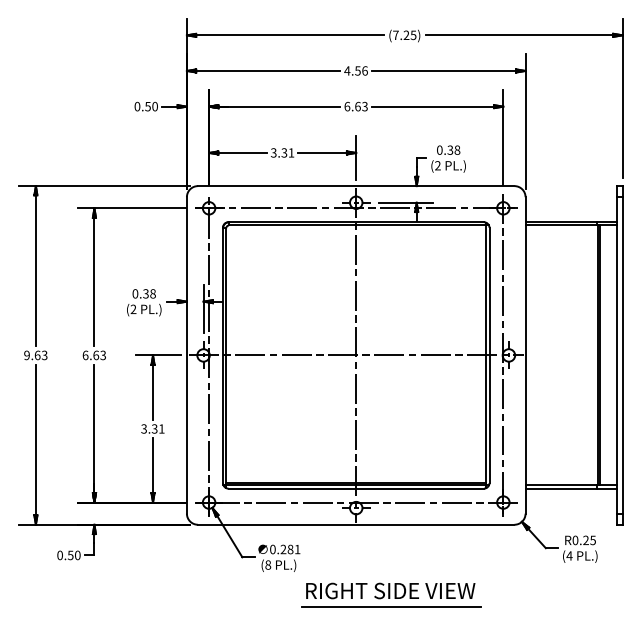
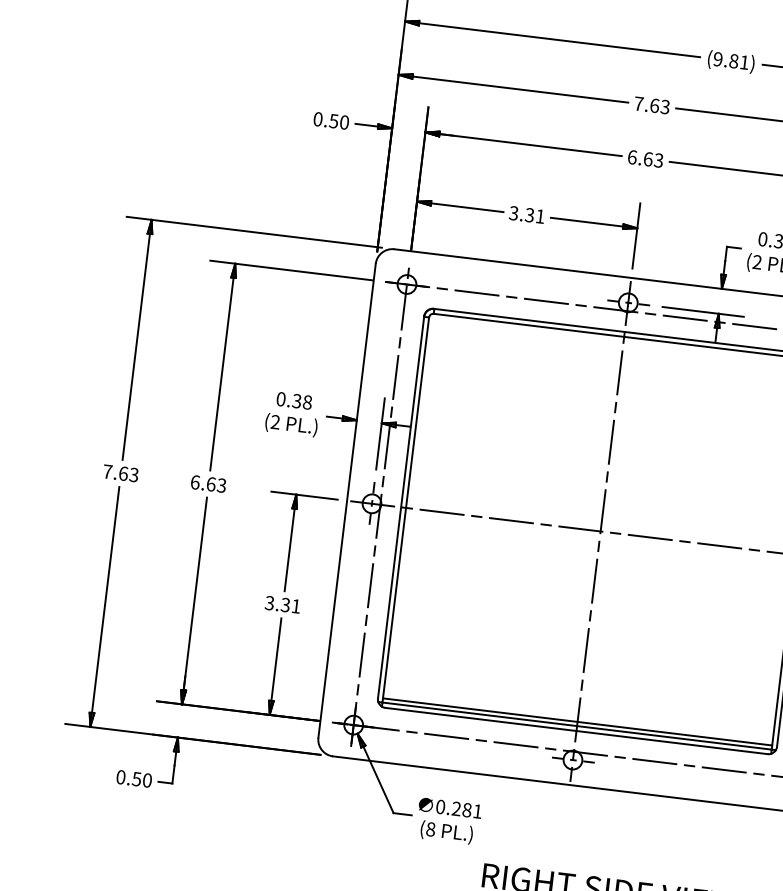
text: (404, 35) -> (730, 61), (7.25) -> (9.81)
text: (355, 70) -> (651, 104), 4.56 -> 7.63
text: (26, 355) -> (106, 471), 9.63 -> 7.63

